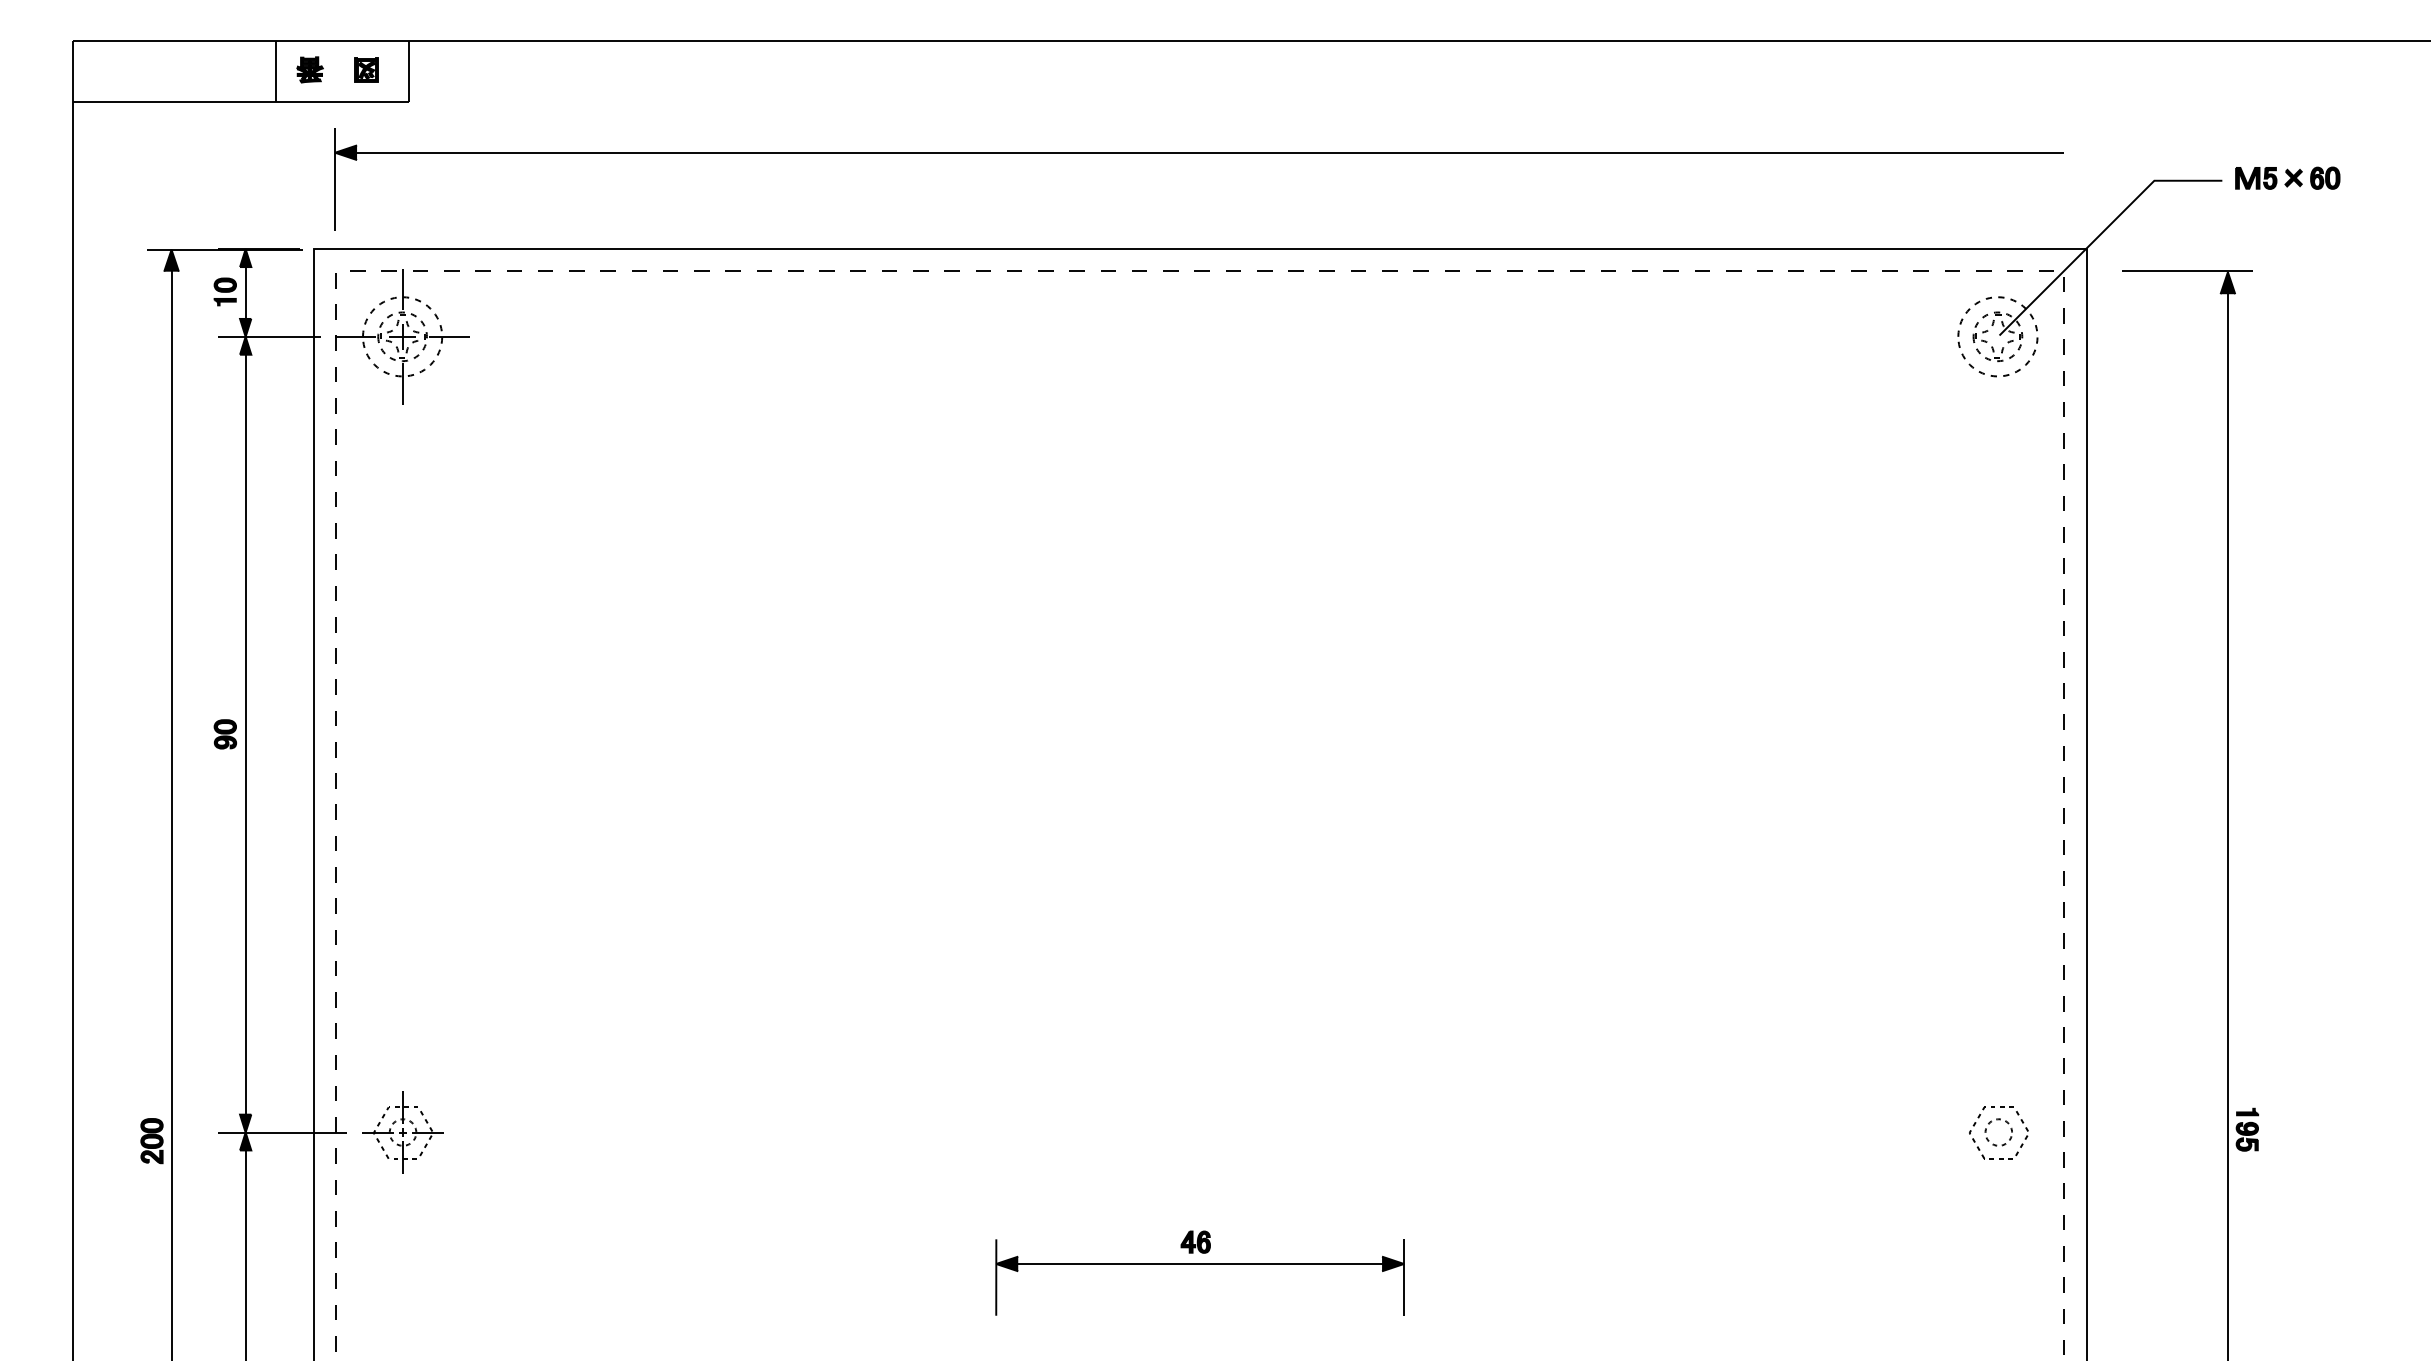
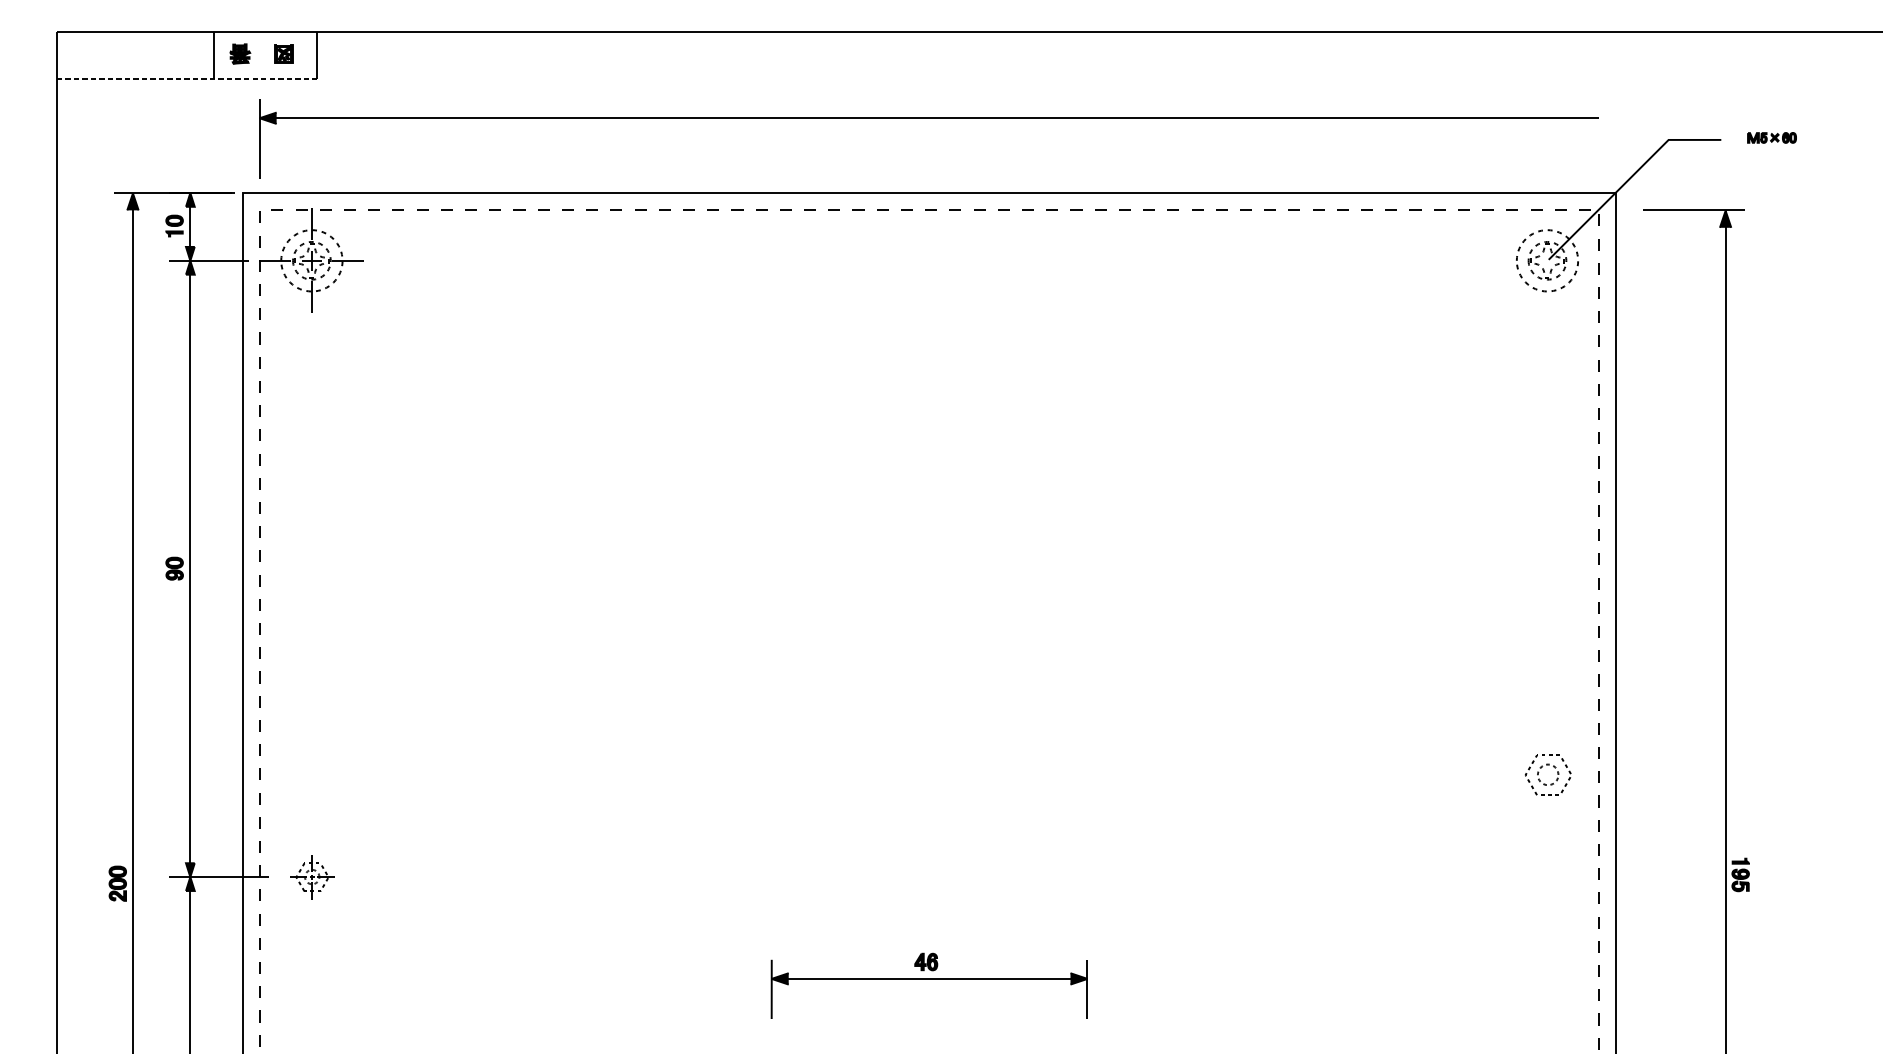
line: (241, 102) -> (187, 79), solid -> dashed
part: (2287, 177) -> (1771, 137), size x0.6
part: (1998, 1120) -> (1547, 765), moved
part: (402, 1132) -> (311, 877), size x0.7

